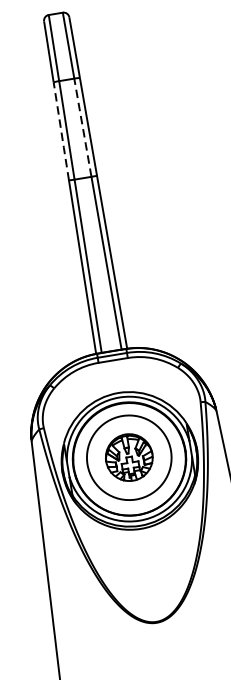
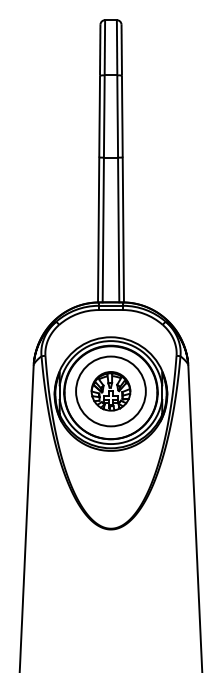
line: (82, 127) -> (117, 116), dashed -> solid
line: (61, 131) -> (99, 116), dashed -> solid

